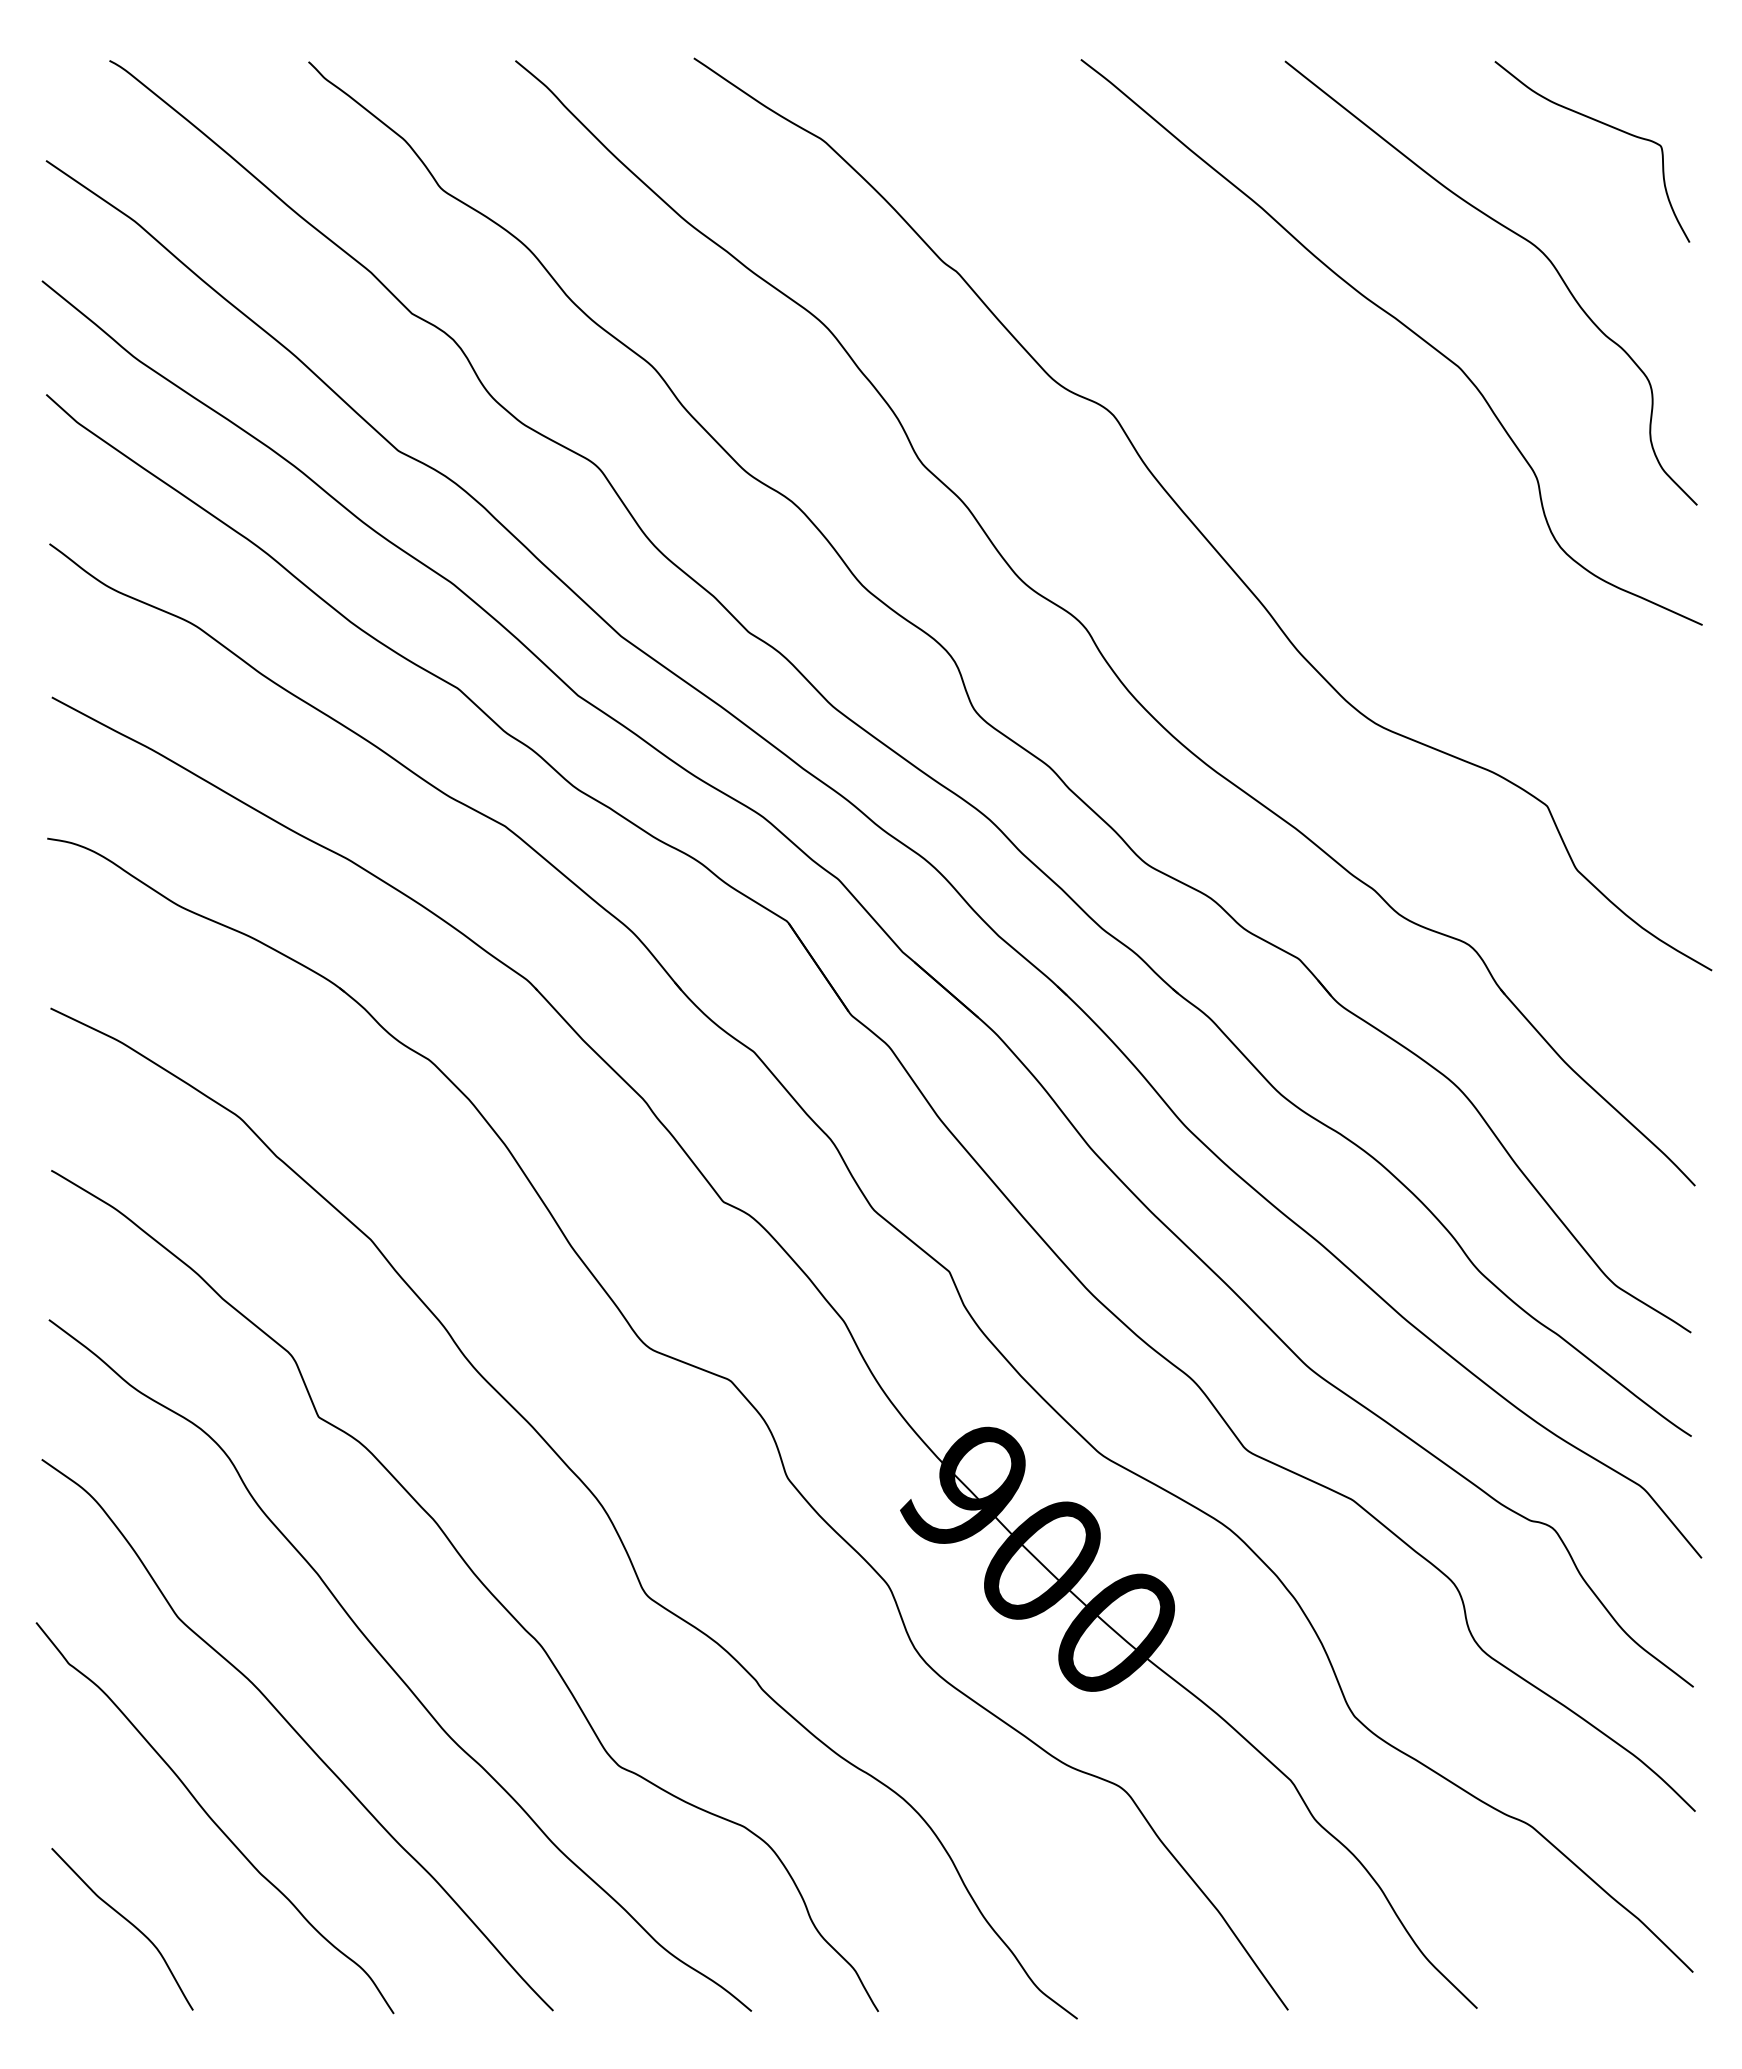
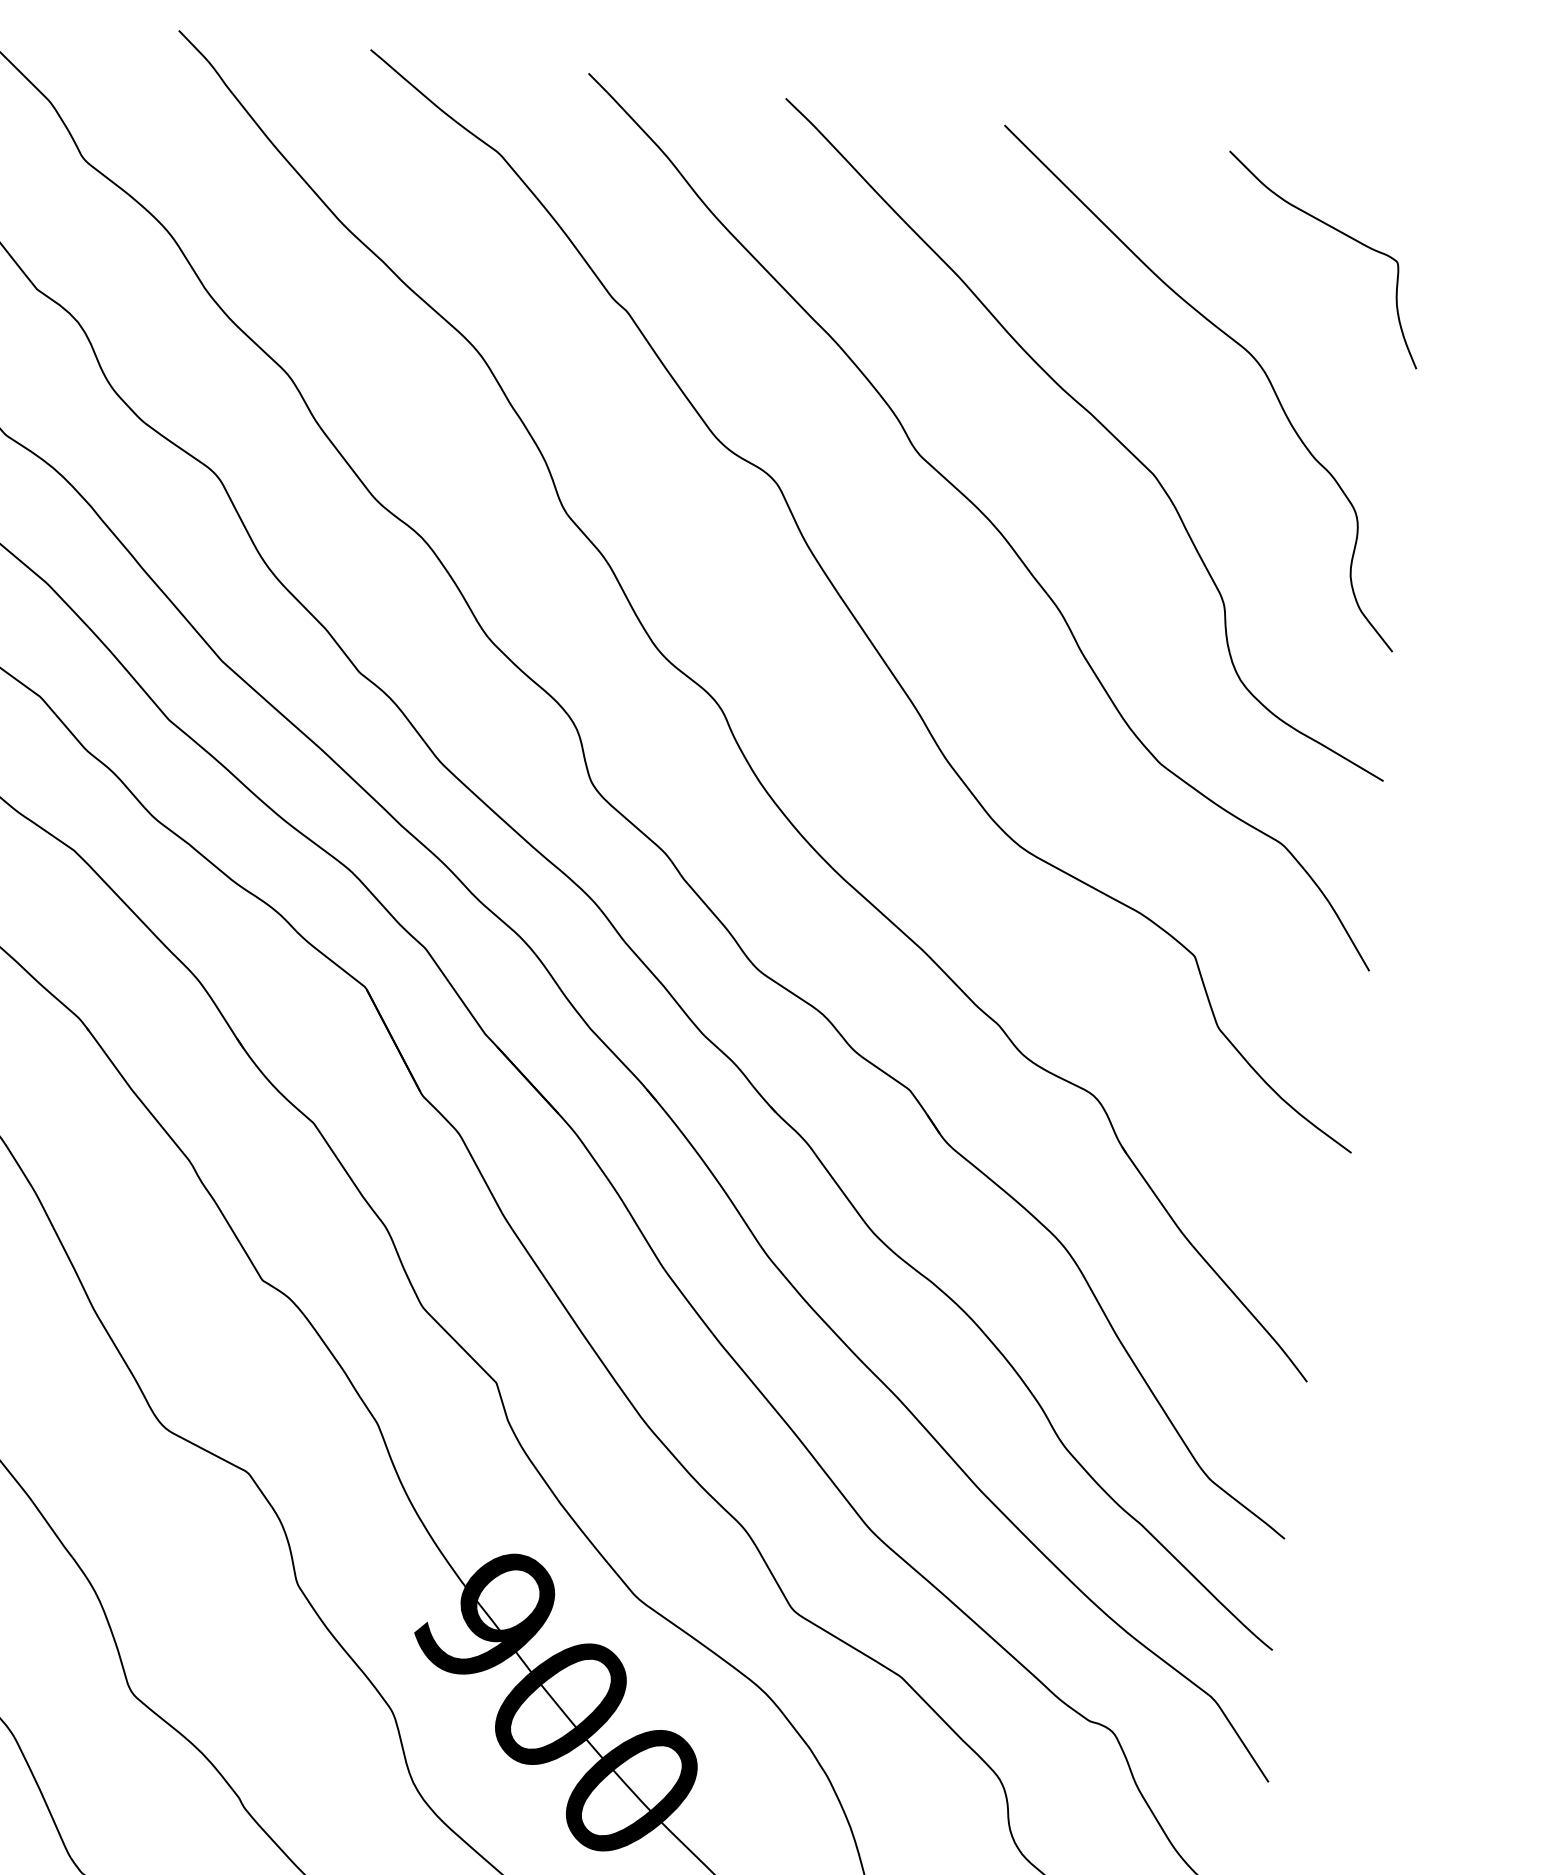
curve: (1307, 423) -> (984, 516), added

